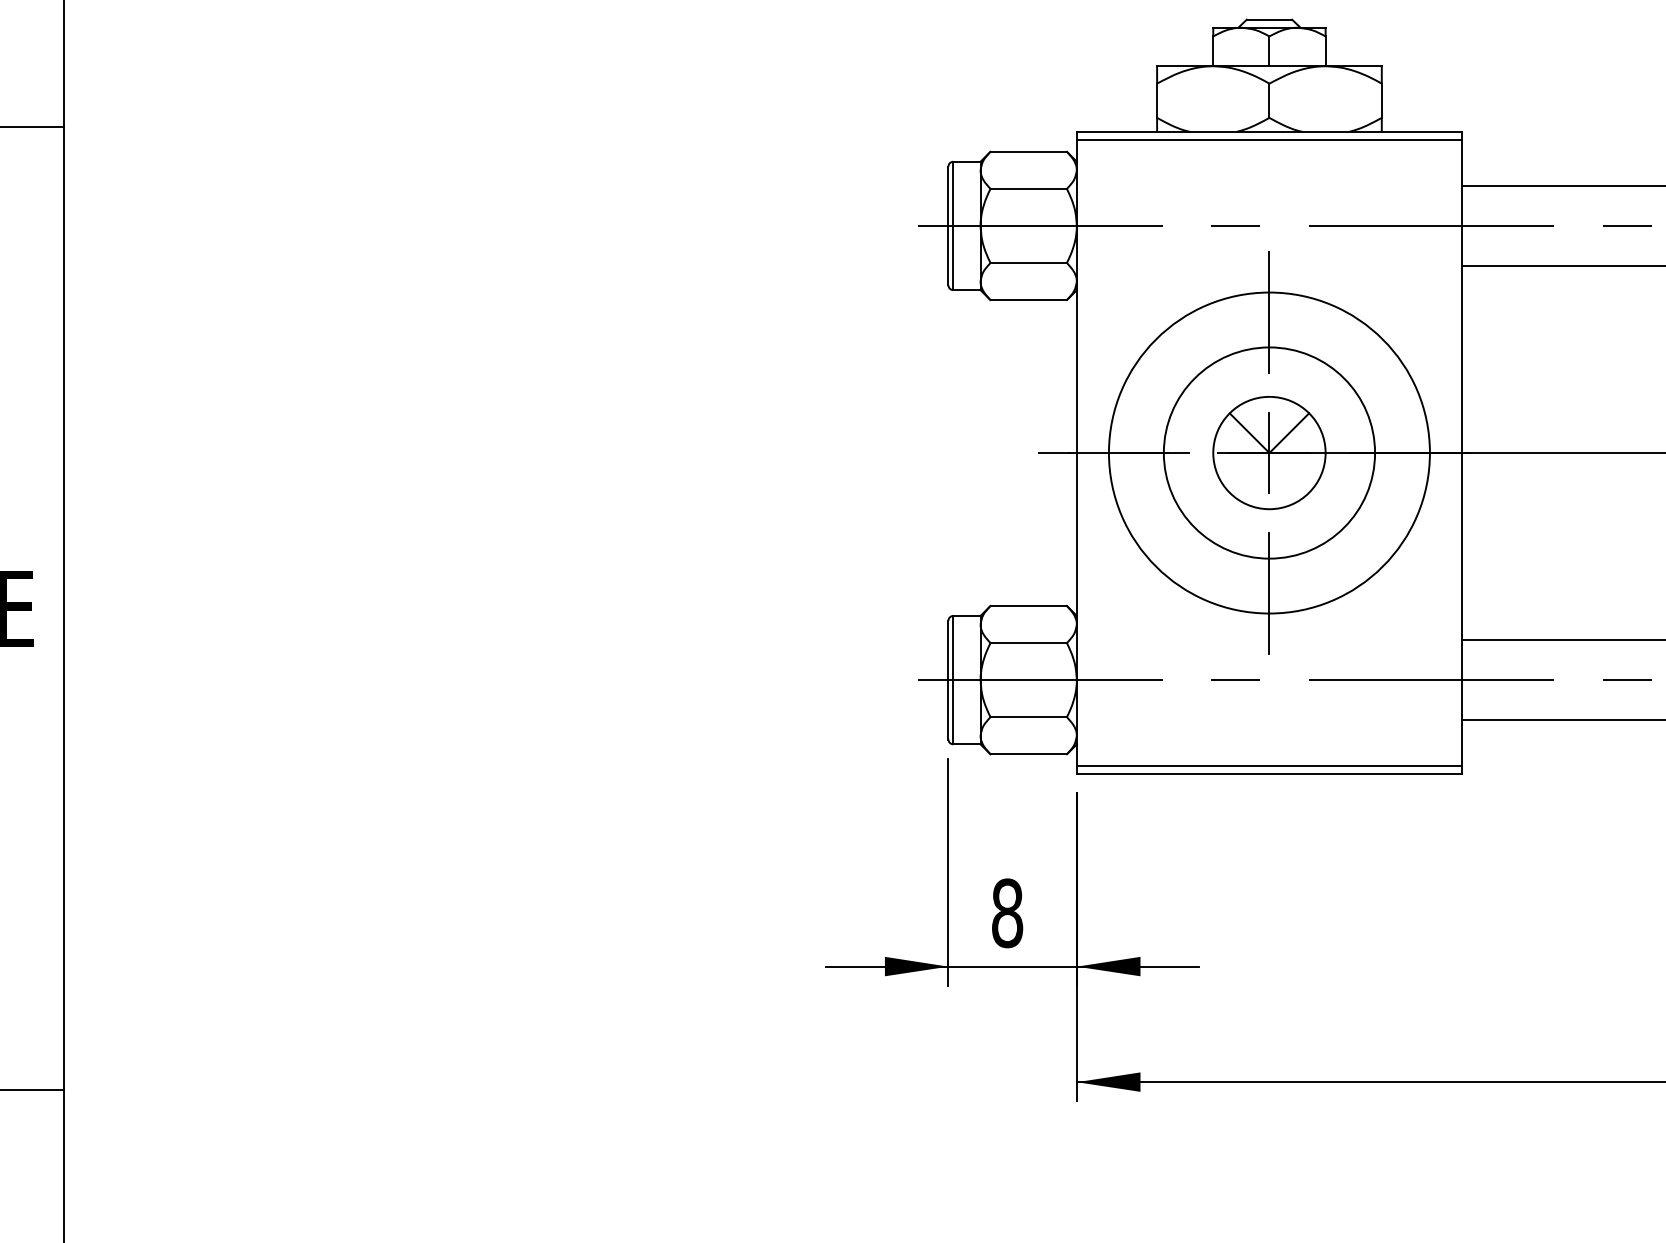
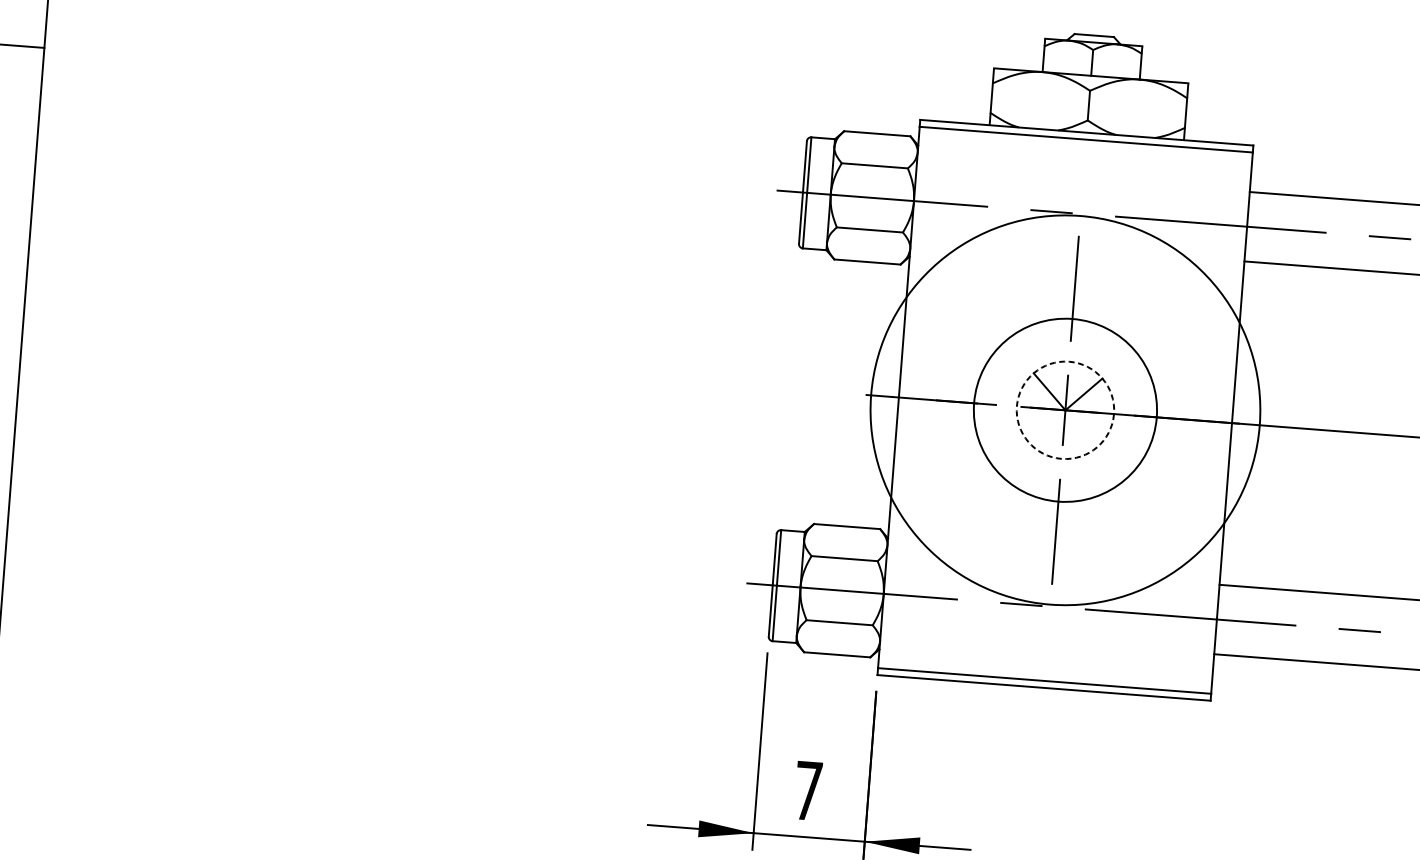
circle: (1268, 452) -> (1064, 409), size x1.4
circle: (1269, 452) -> (1065, 409), solid -> dashed
text: (1007, 913) -> (808, 791), 8 -> 7

